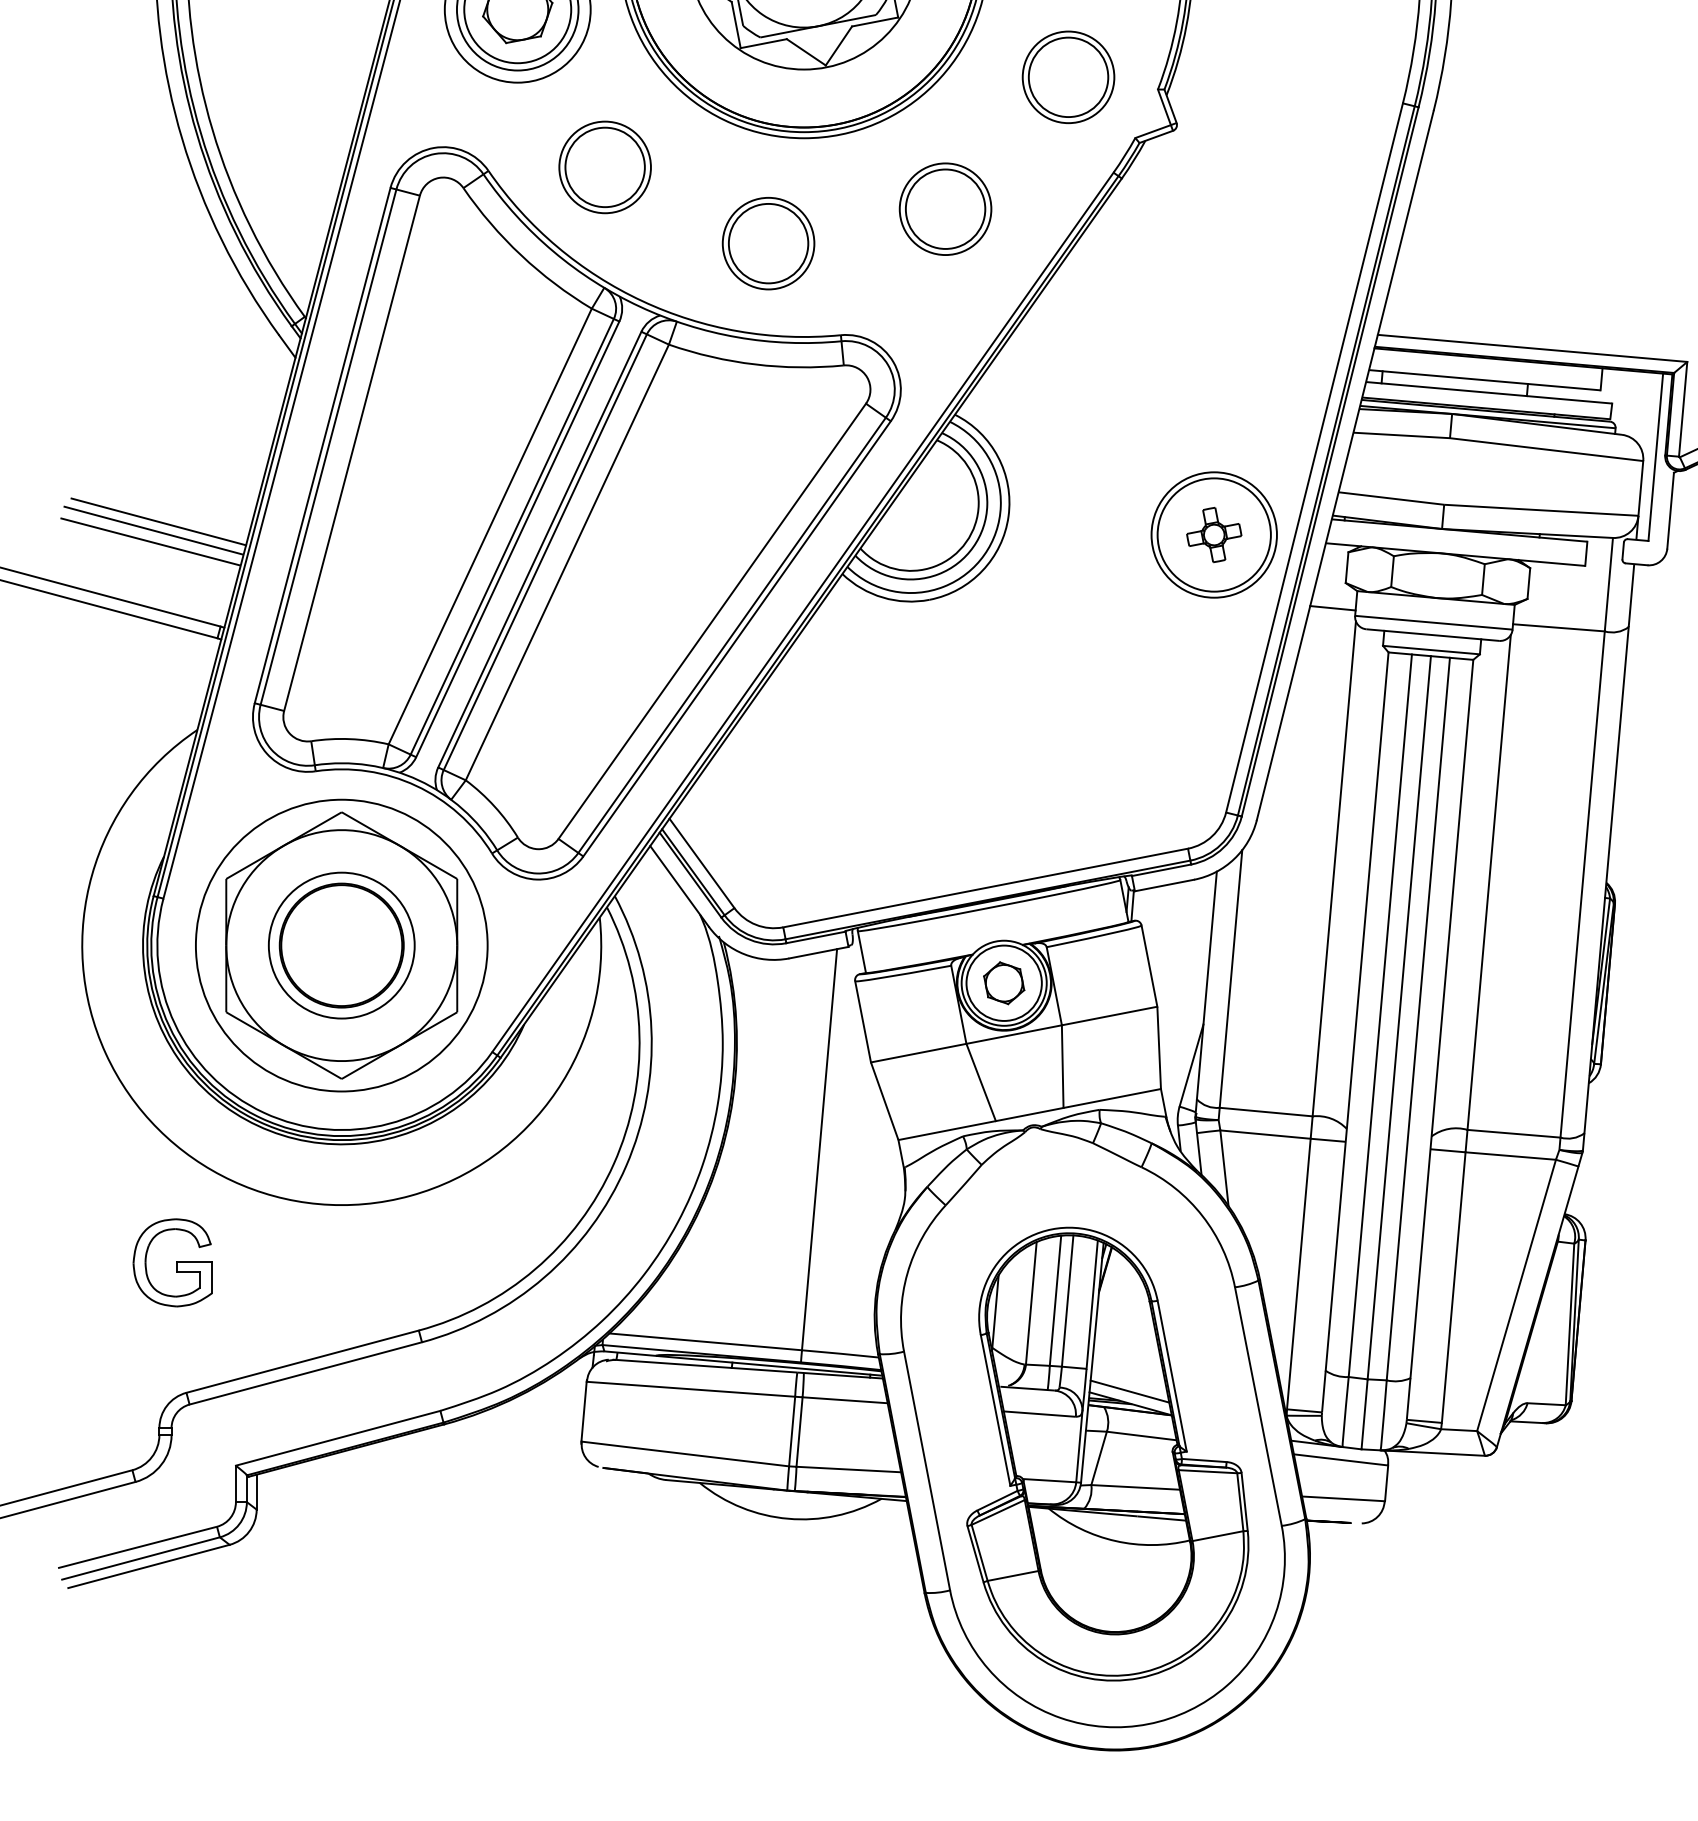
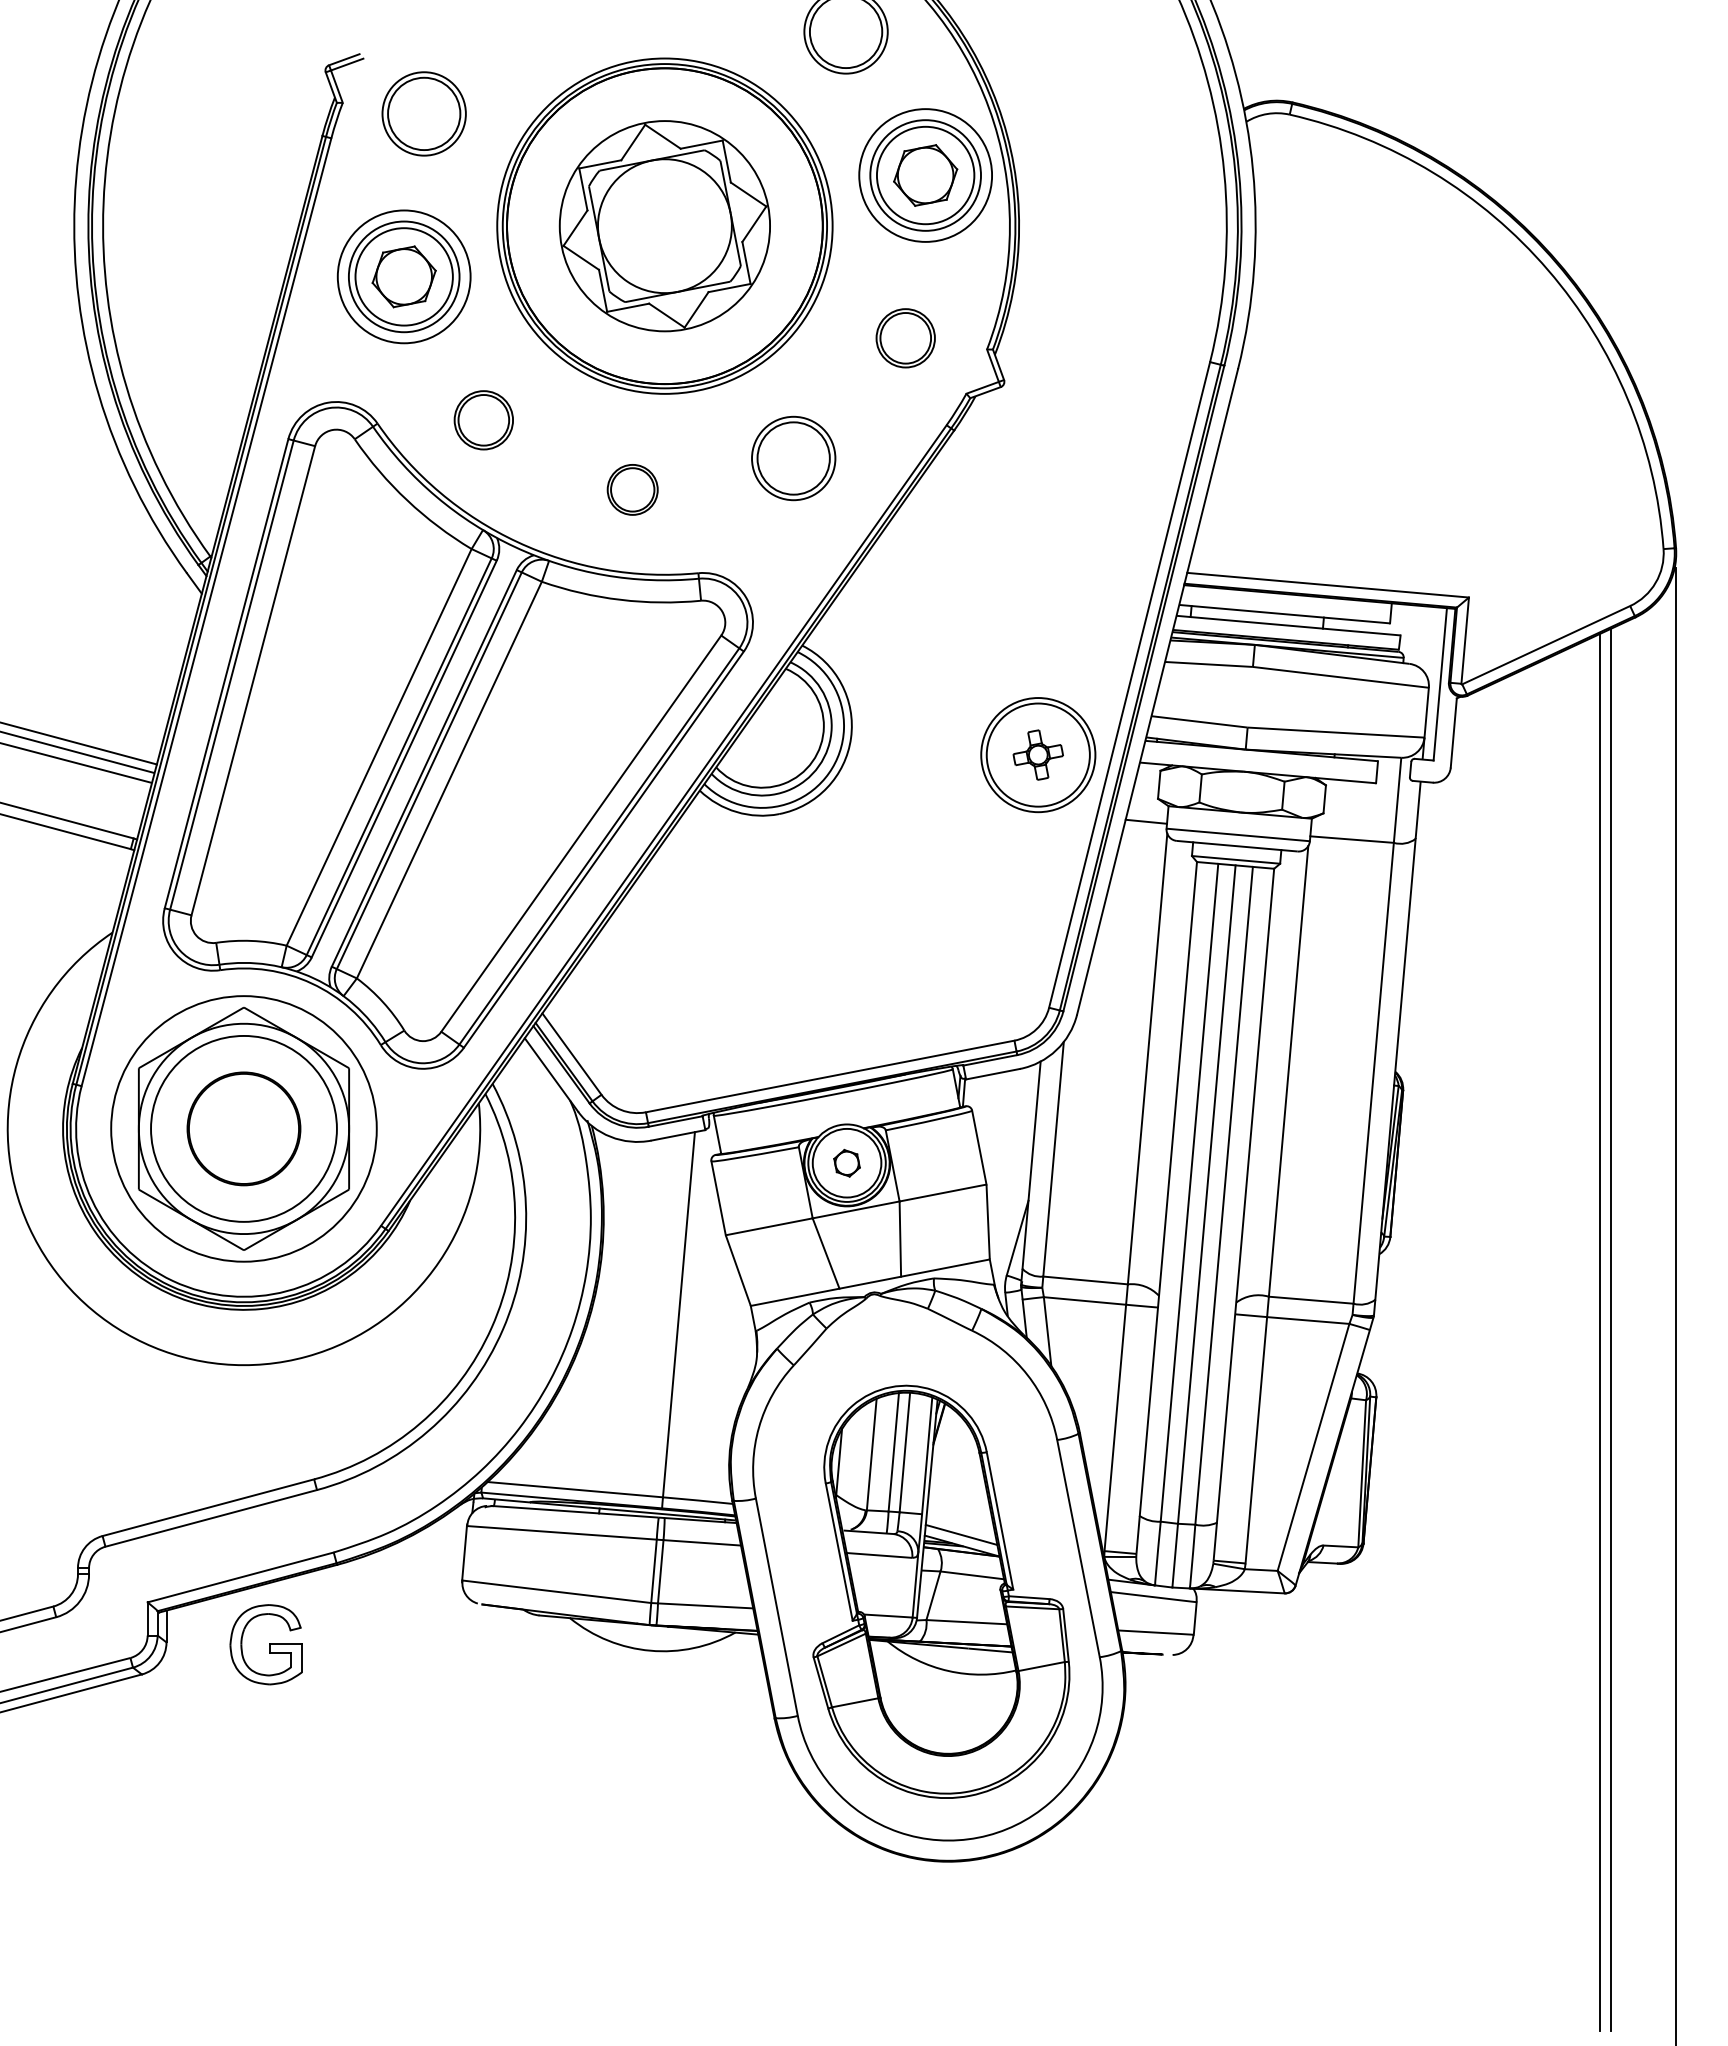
part: (1068, 76) -> (905, 337), size x0.7
part: (604, 166) -> (483, 419), size x0.7
part: (768, 243) -> (632, 489), size x0.6
circle: (341, 945) -> (243, 1128), size x1.4
part: (1003, 983) -> (846, 1163), size x0.7
part: (172, 1262) -> (265, 1644), moved

